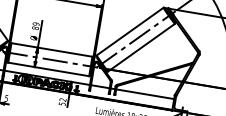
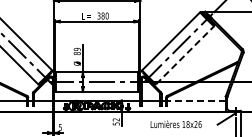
line: (142, 47) -> (185, 54), solid -> dashed
line: (144, 94) -> (195, 100), solid -> dashed

